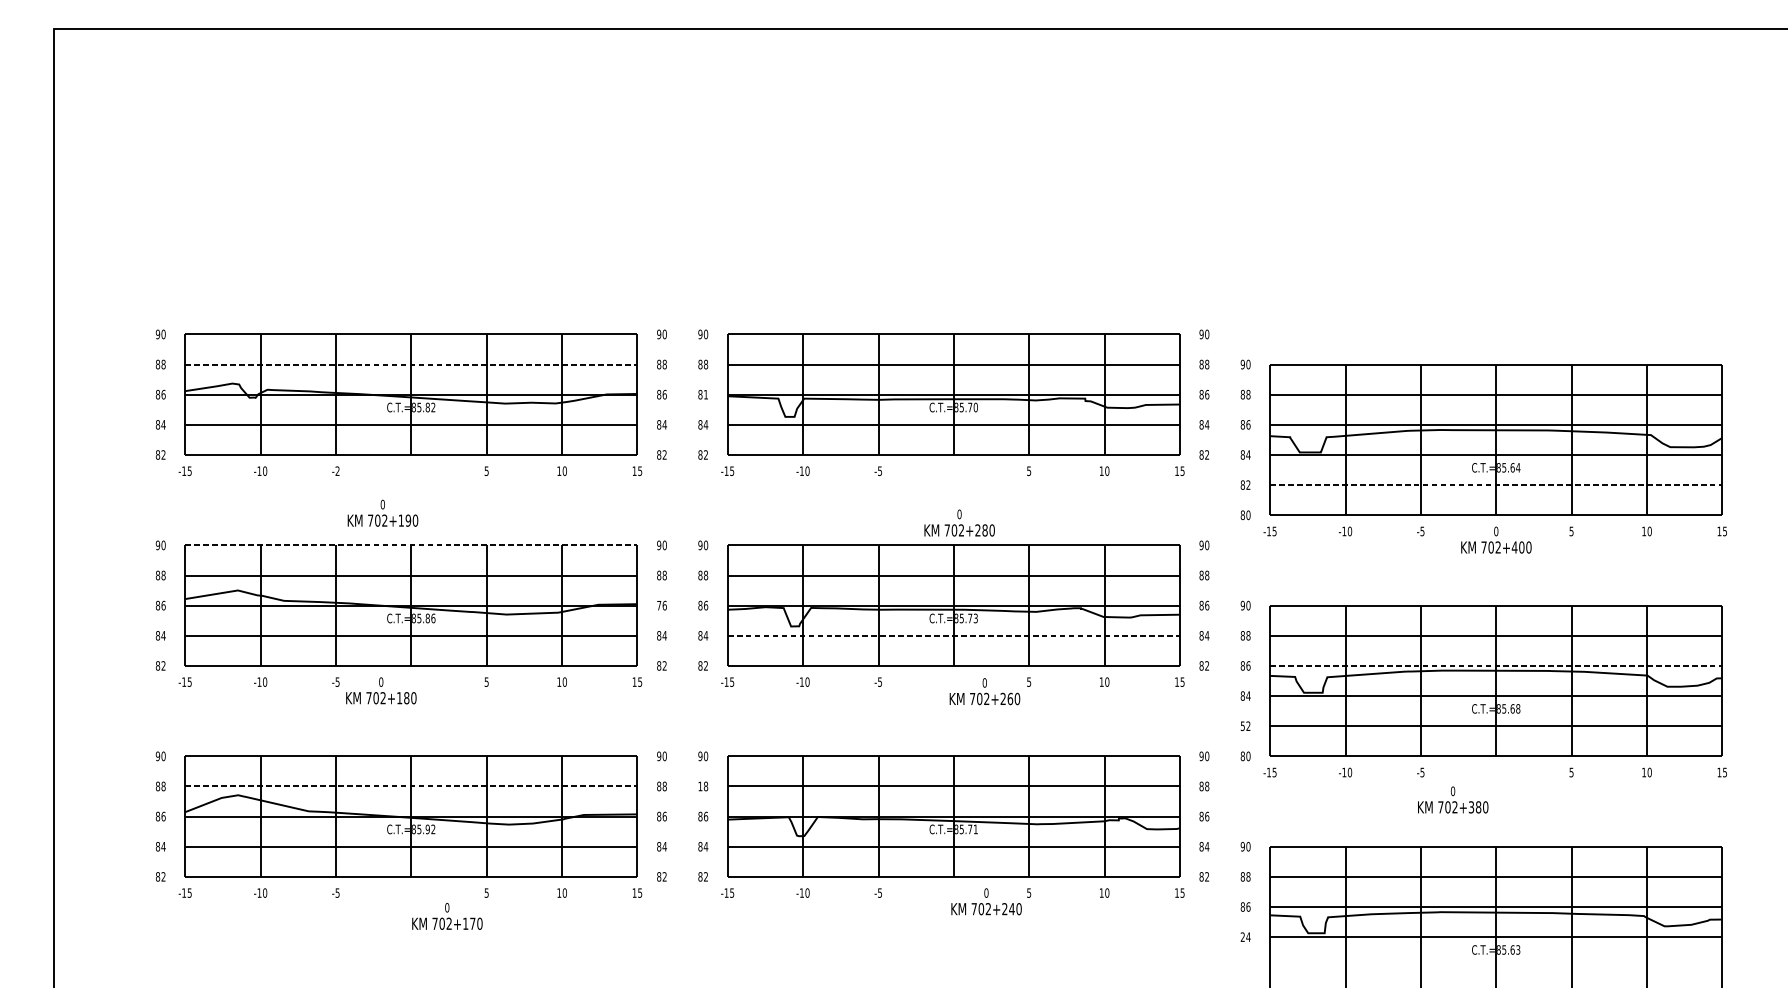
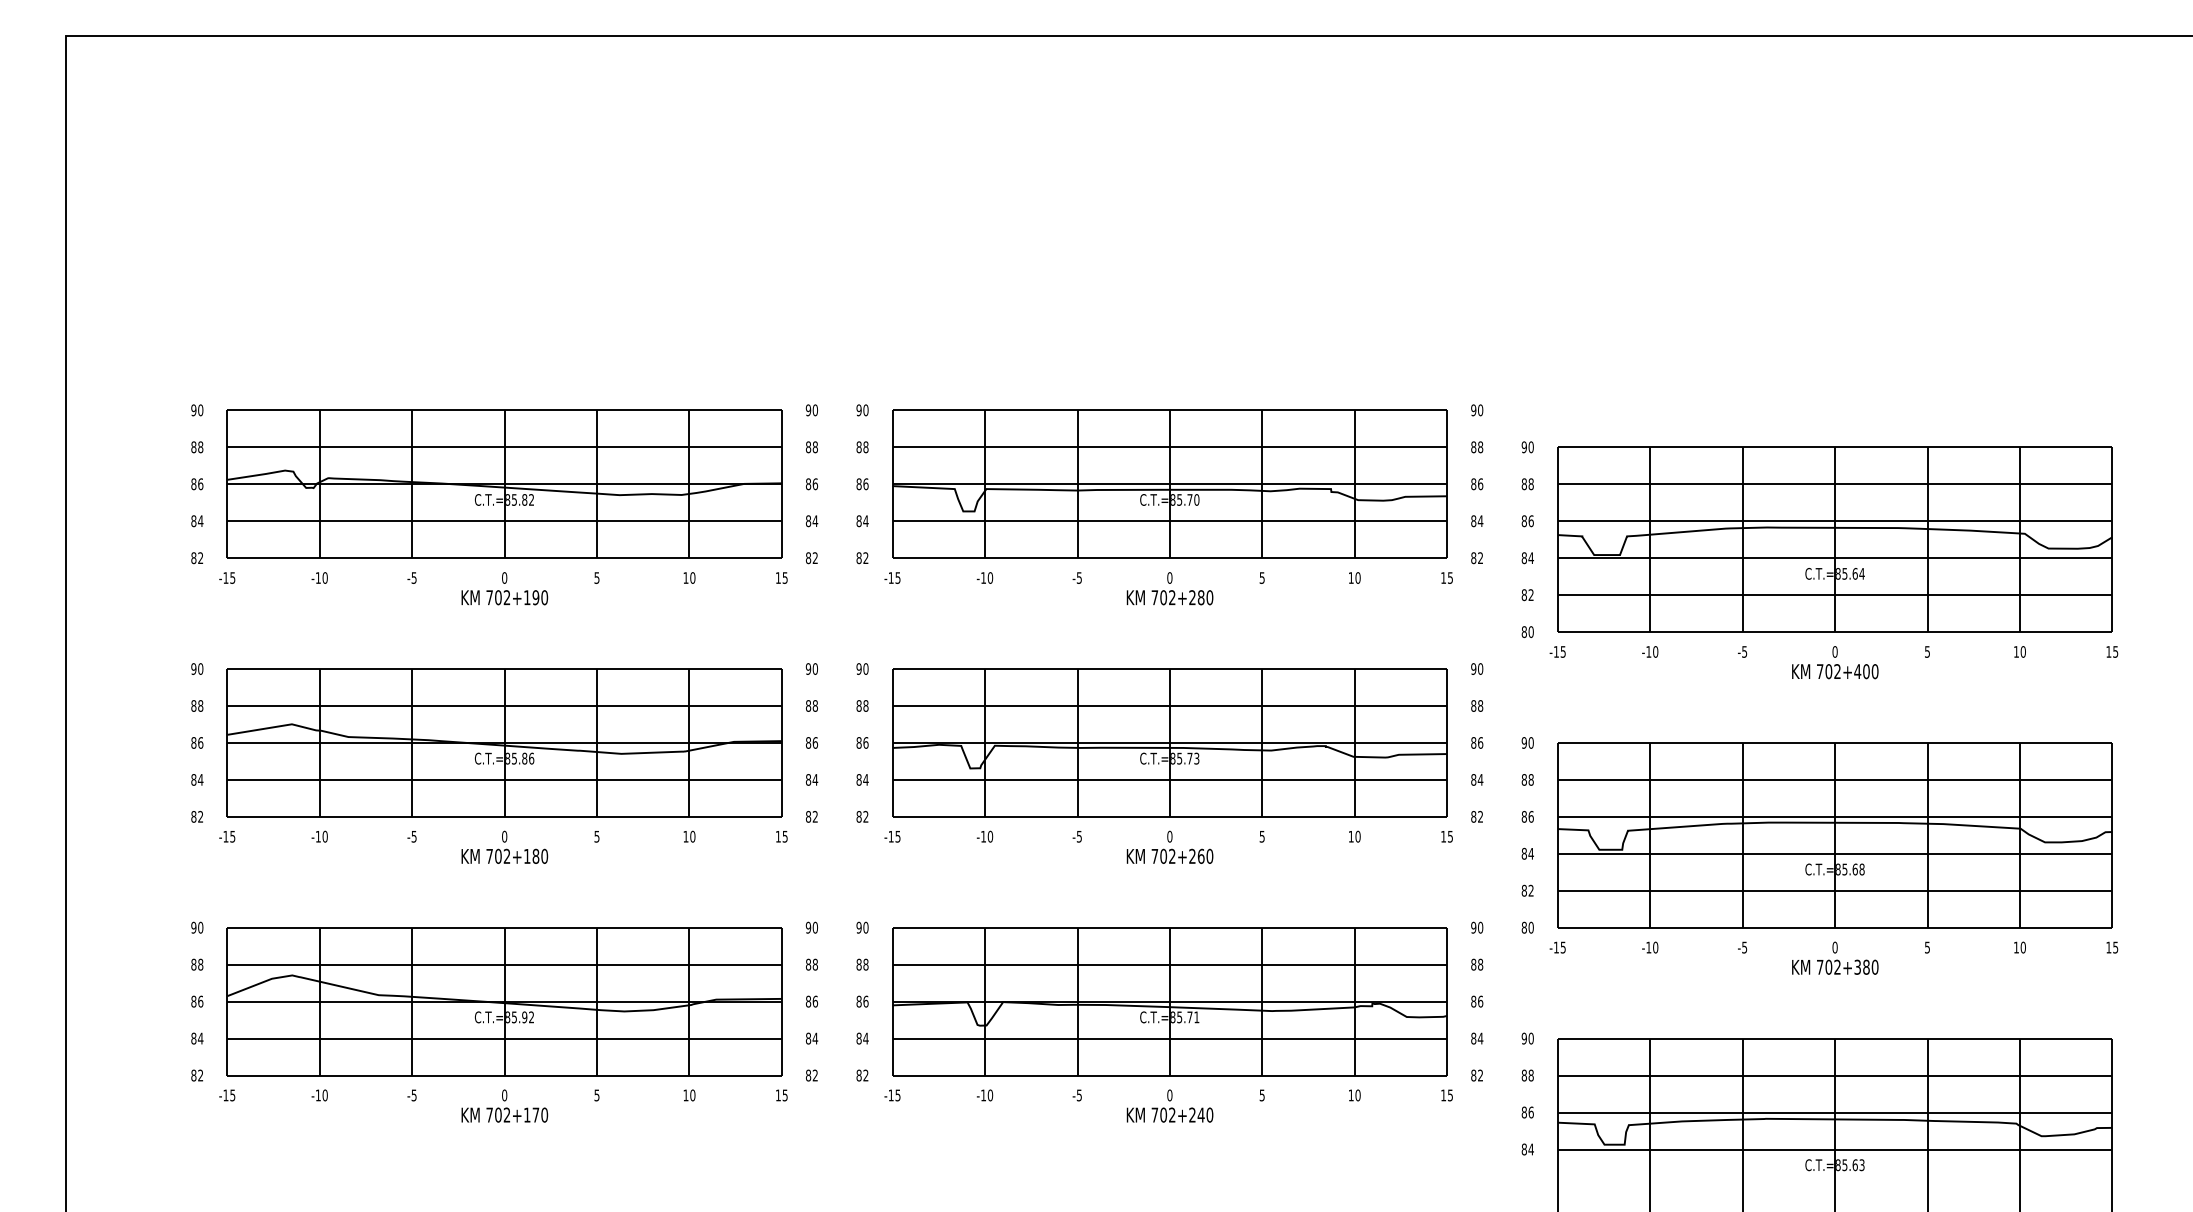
line: (412, 364) -> (505, 447), dashed -> solid
text: (705, 394) -> (865, 484), 81 -> 86
text: (337, 470) -> (413, 577), -2 -> -5
line: (1496, 485) -> (1835, 595), dashed -> solid
text: (382, 513) -> (504, 588), moved
text: (959, 522) -> (1169, 588), moved
line: (412, 545) -> (505, 669), dashed -> solid
text: (659, 605) -> (808, 742), 76 -> 86
line: (954, 635) -> (1170, 779), dashed -> solid
line: (1496, 665) -> (1835, 816), dashed -> solid
text: (381, 690) -> (504, 846), moved
text: (984, 690) -> (1169, 846), moved
text: (1242, 725) -> (1523, 890), 52 -> 82
line: (412, 786) -> (505, 964), dashed -> solid
text: (699, 786) -> (858, 964), 18 -> 88
text: (1453, 799) -> (1835, 957), moved
text: (986, 901) -> (1169, 1105), moved
text: (447, 915) -> (504, 1105), moved
text: (1242, 937) -> (1523, 1149), 24 -> 84

